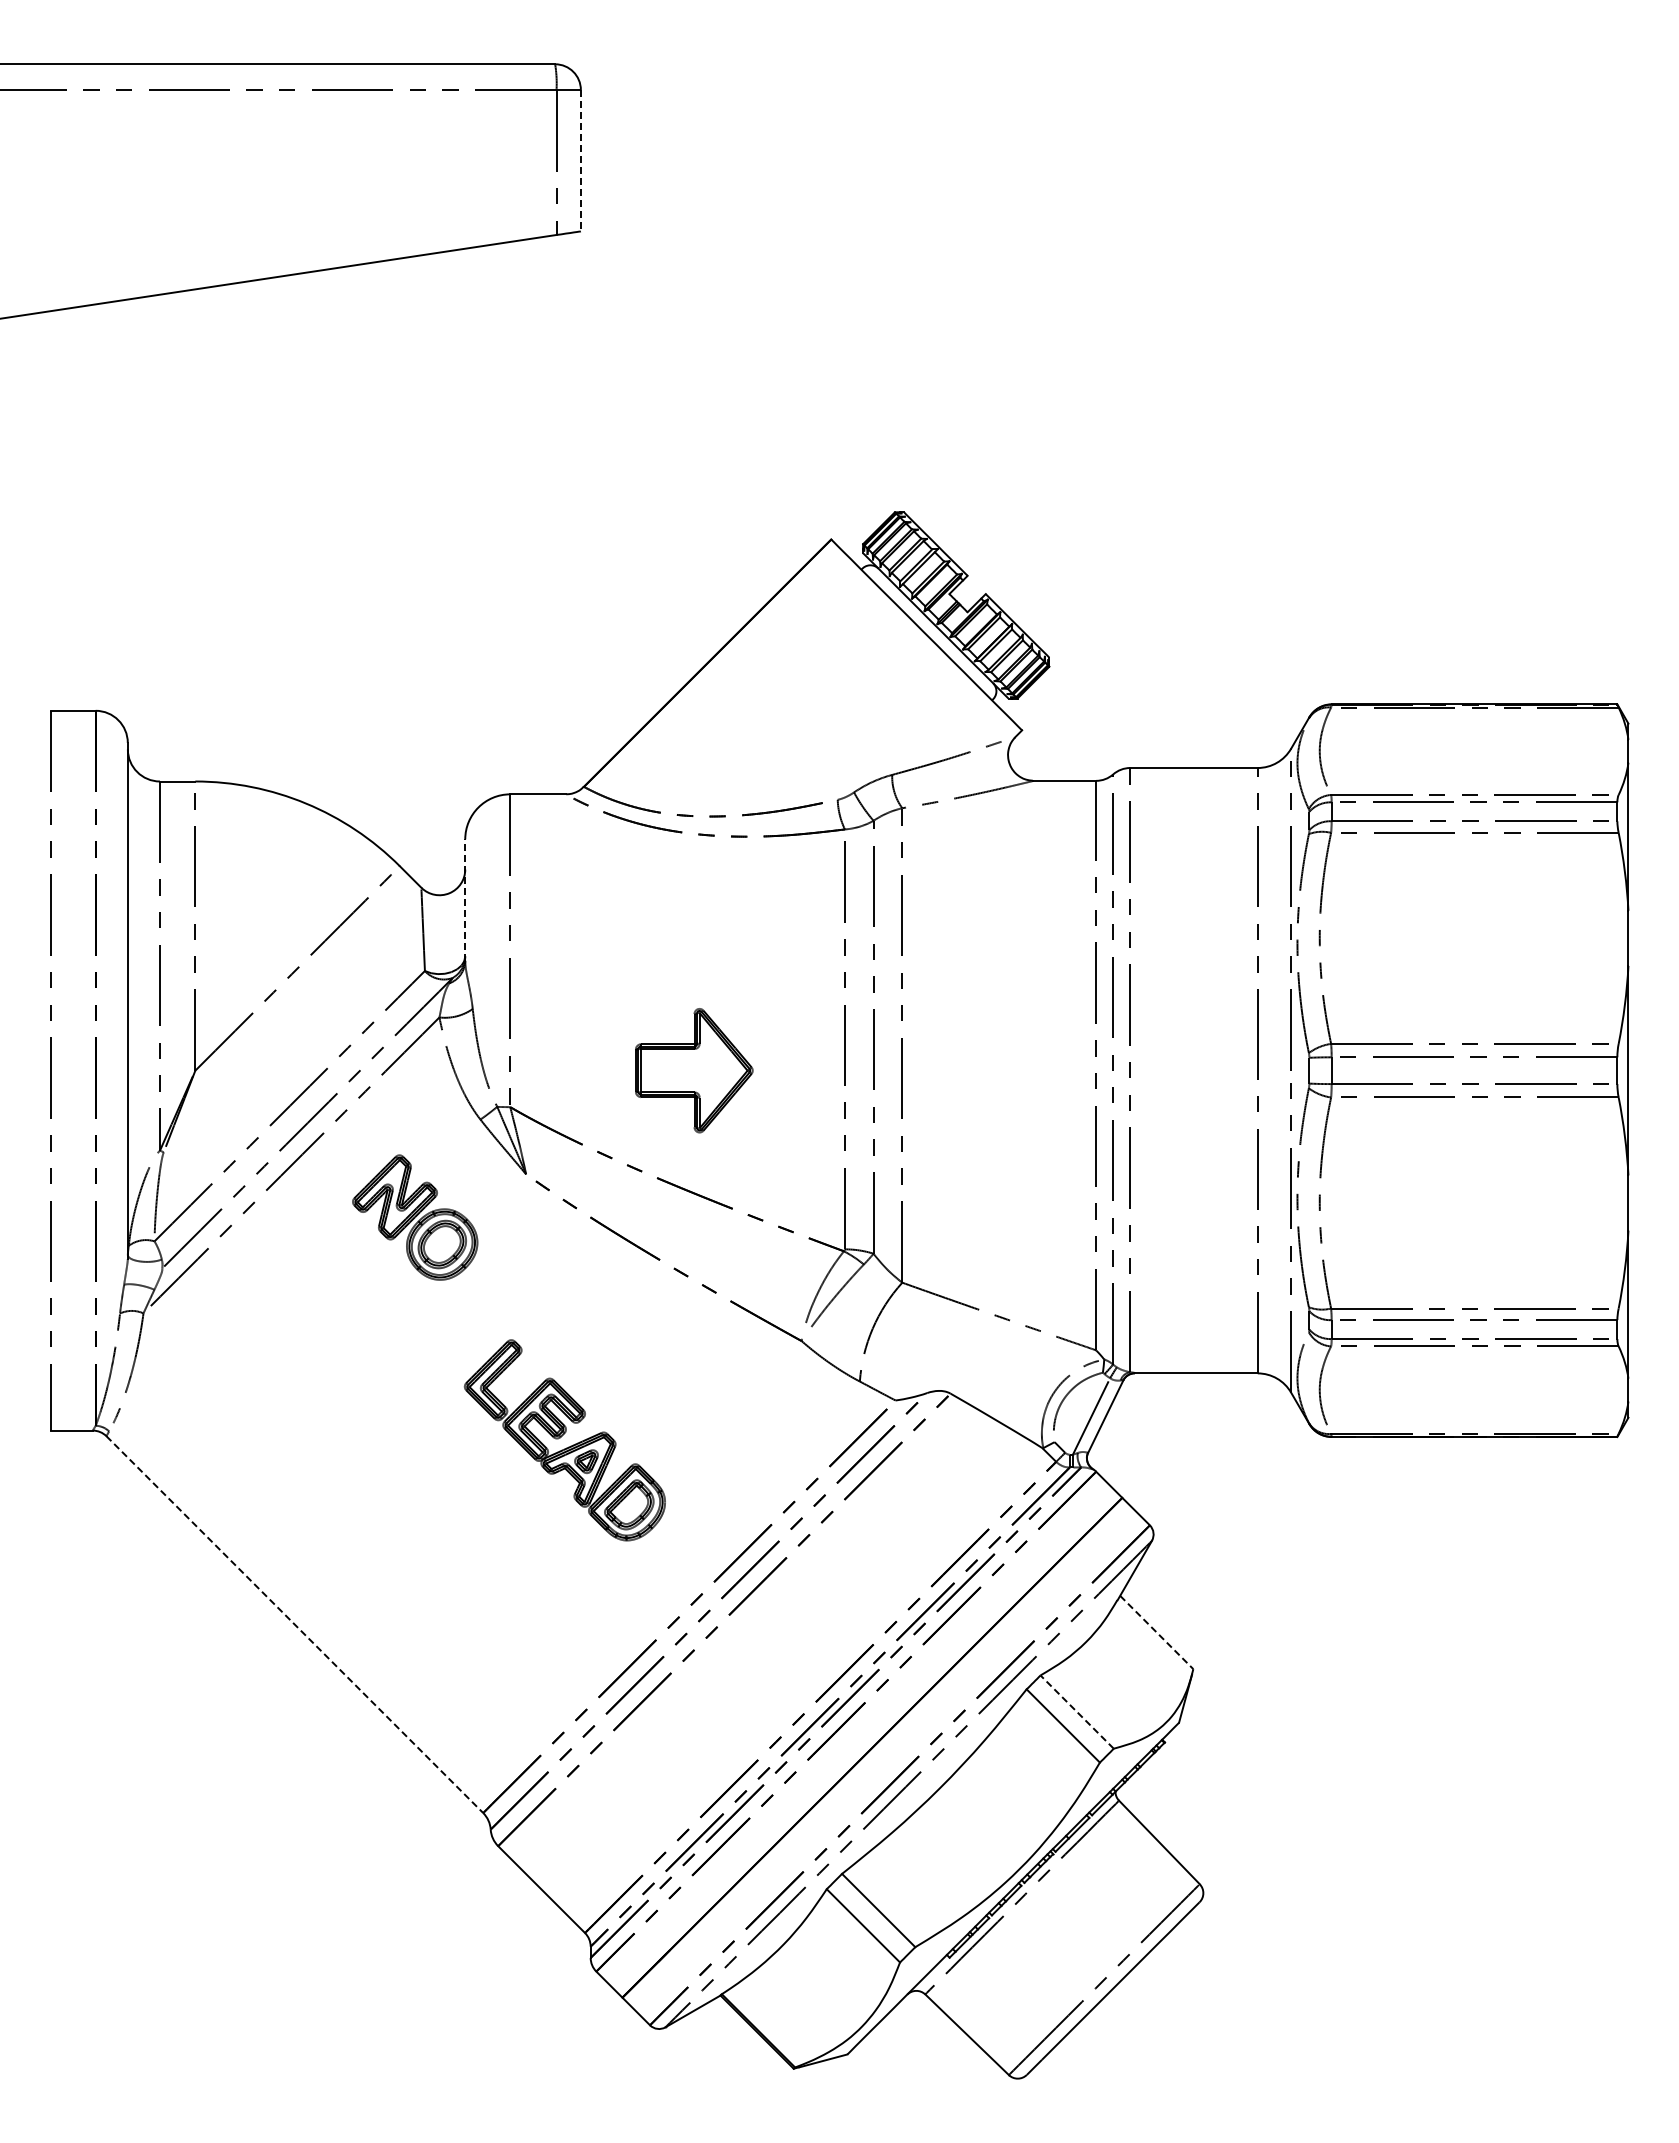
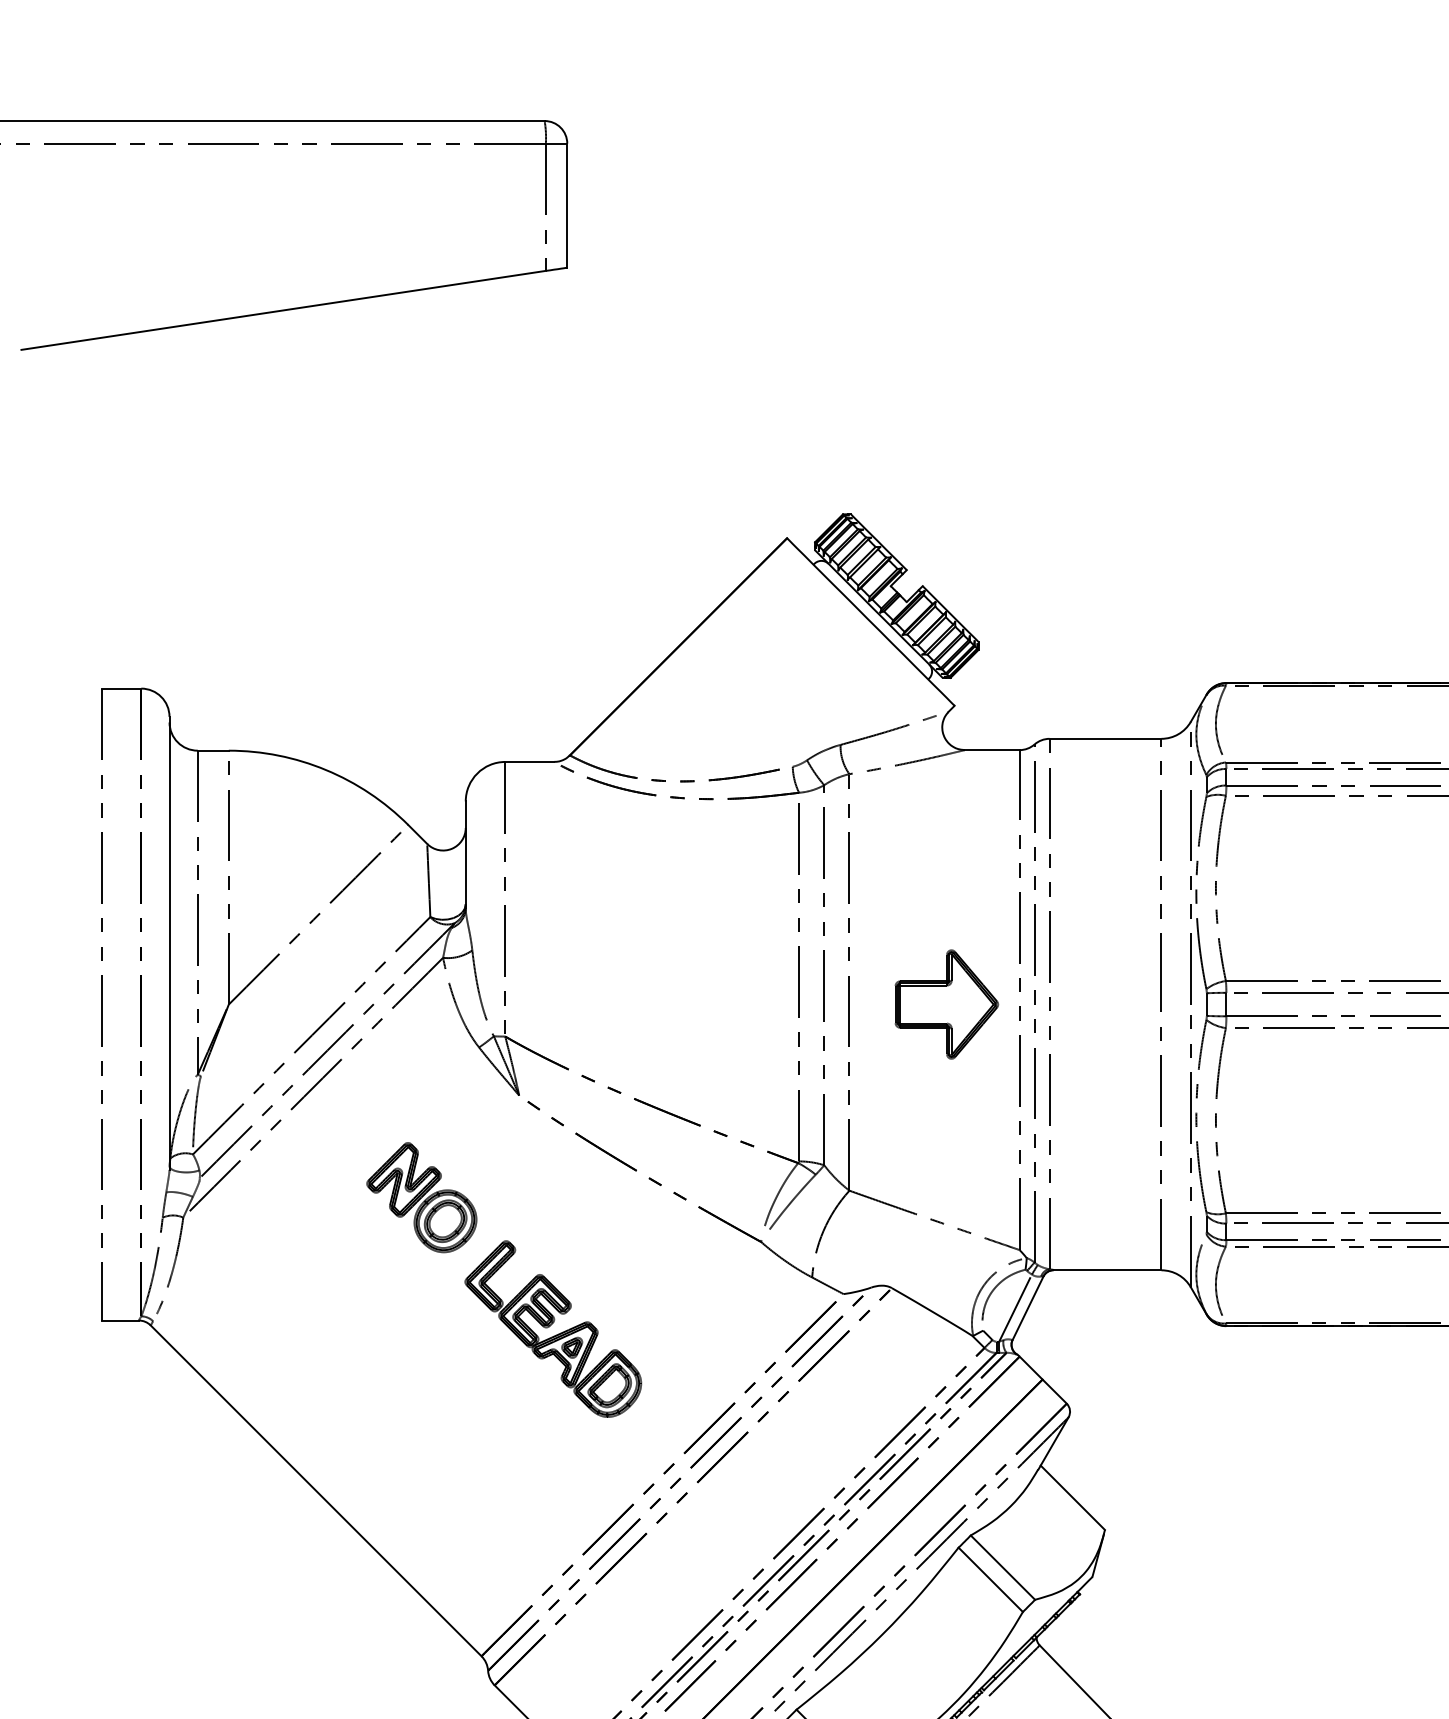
line: (580, 160) -> (566, 205), dashed -> solid
line: (465, 900) -> (465, 855), dashed -> solid
part: (694, 1070) -> (947, 1004), moved
part: (415, 1217) -> (422, 1197), moved
line: (295, 1624) -> (316, 1490), dashed -> solid
line: (1156, 1632) -> (1072, 1497), dashed -> solid
line: (1077, 1712) -> (1003, 1568), dashed -> solid

